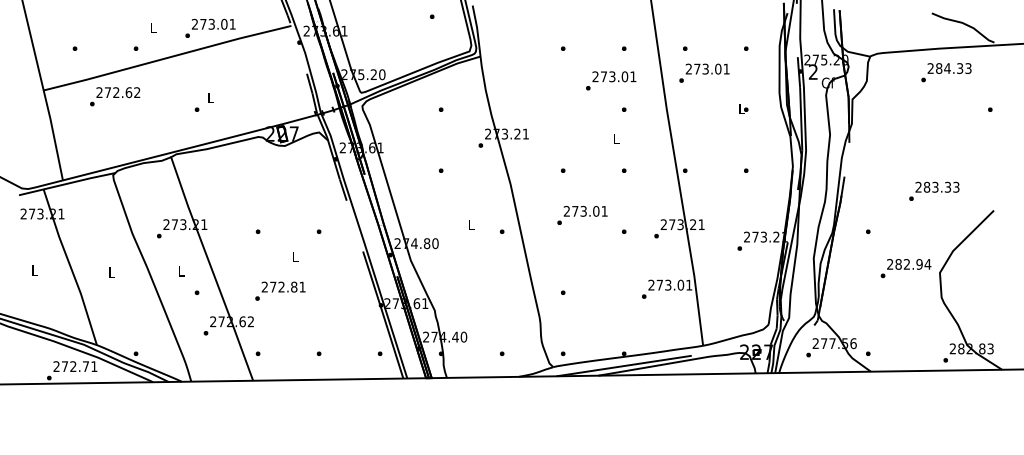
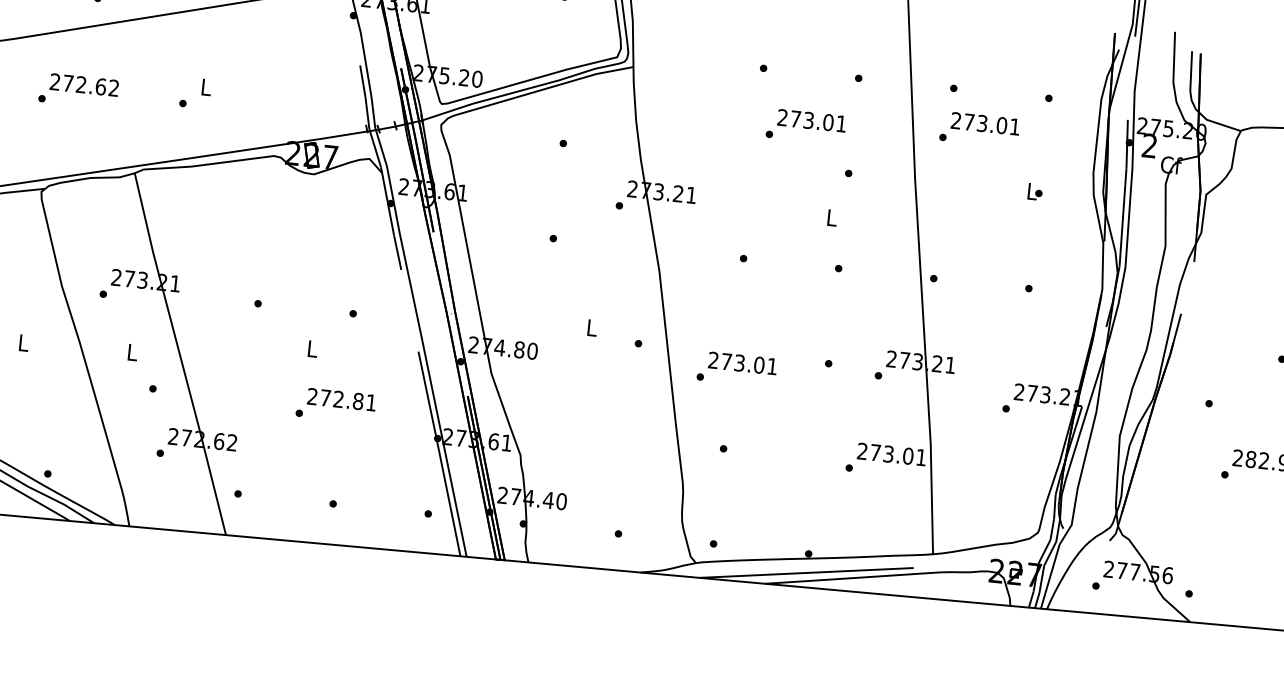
text: (611, 80) -> (806, 126), moved
text: (115, 96) -> (79, 90), moved
text: (582, 215) -> (737, 369), moved
text: (280, 290) -> (336, 404), moved

